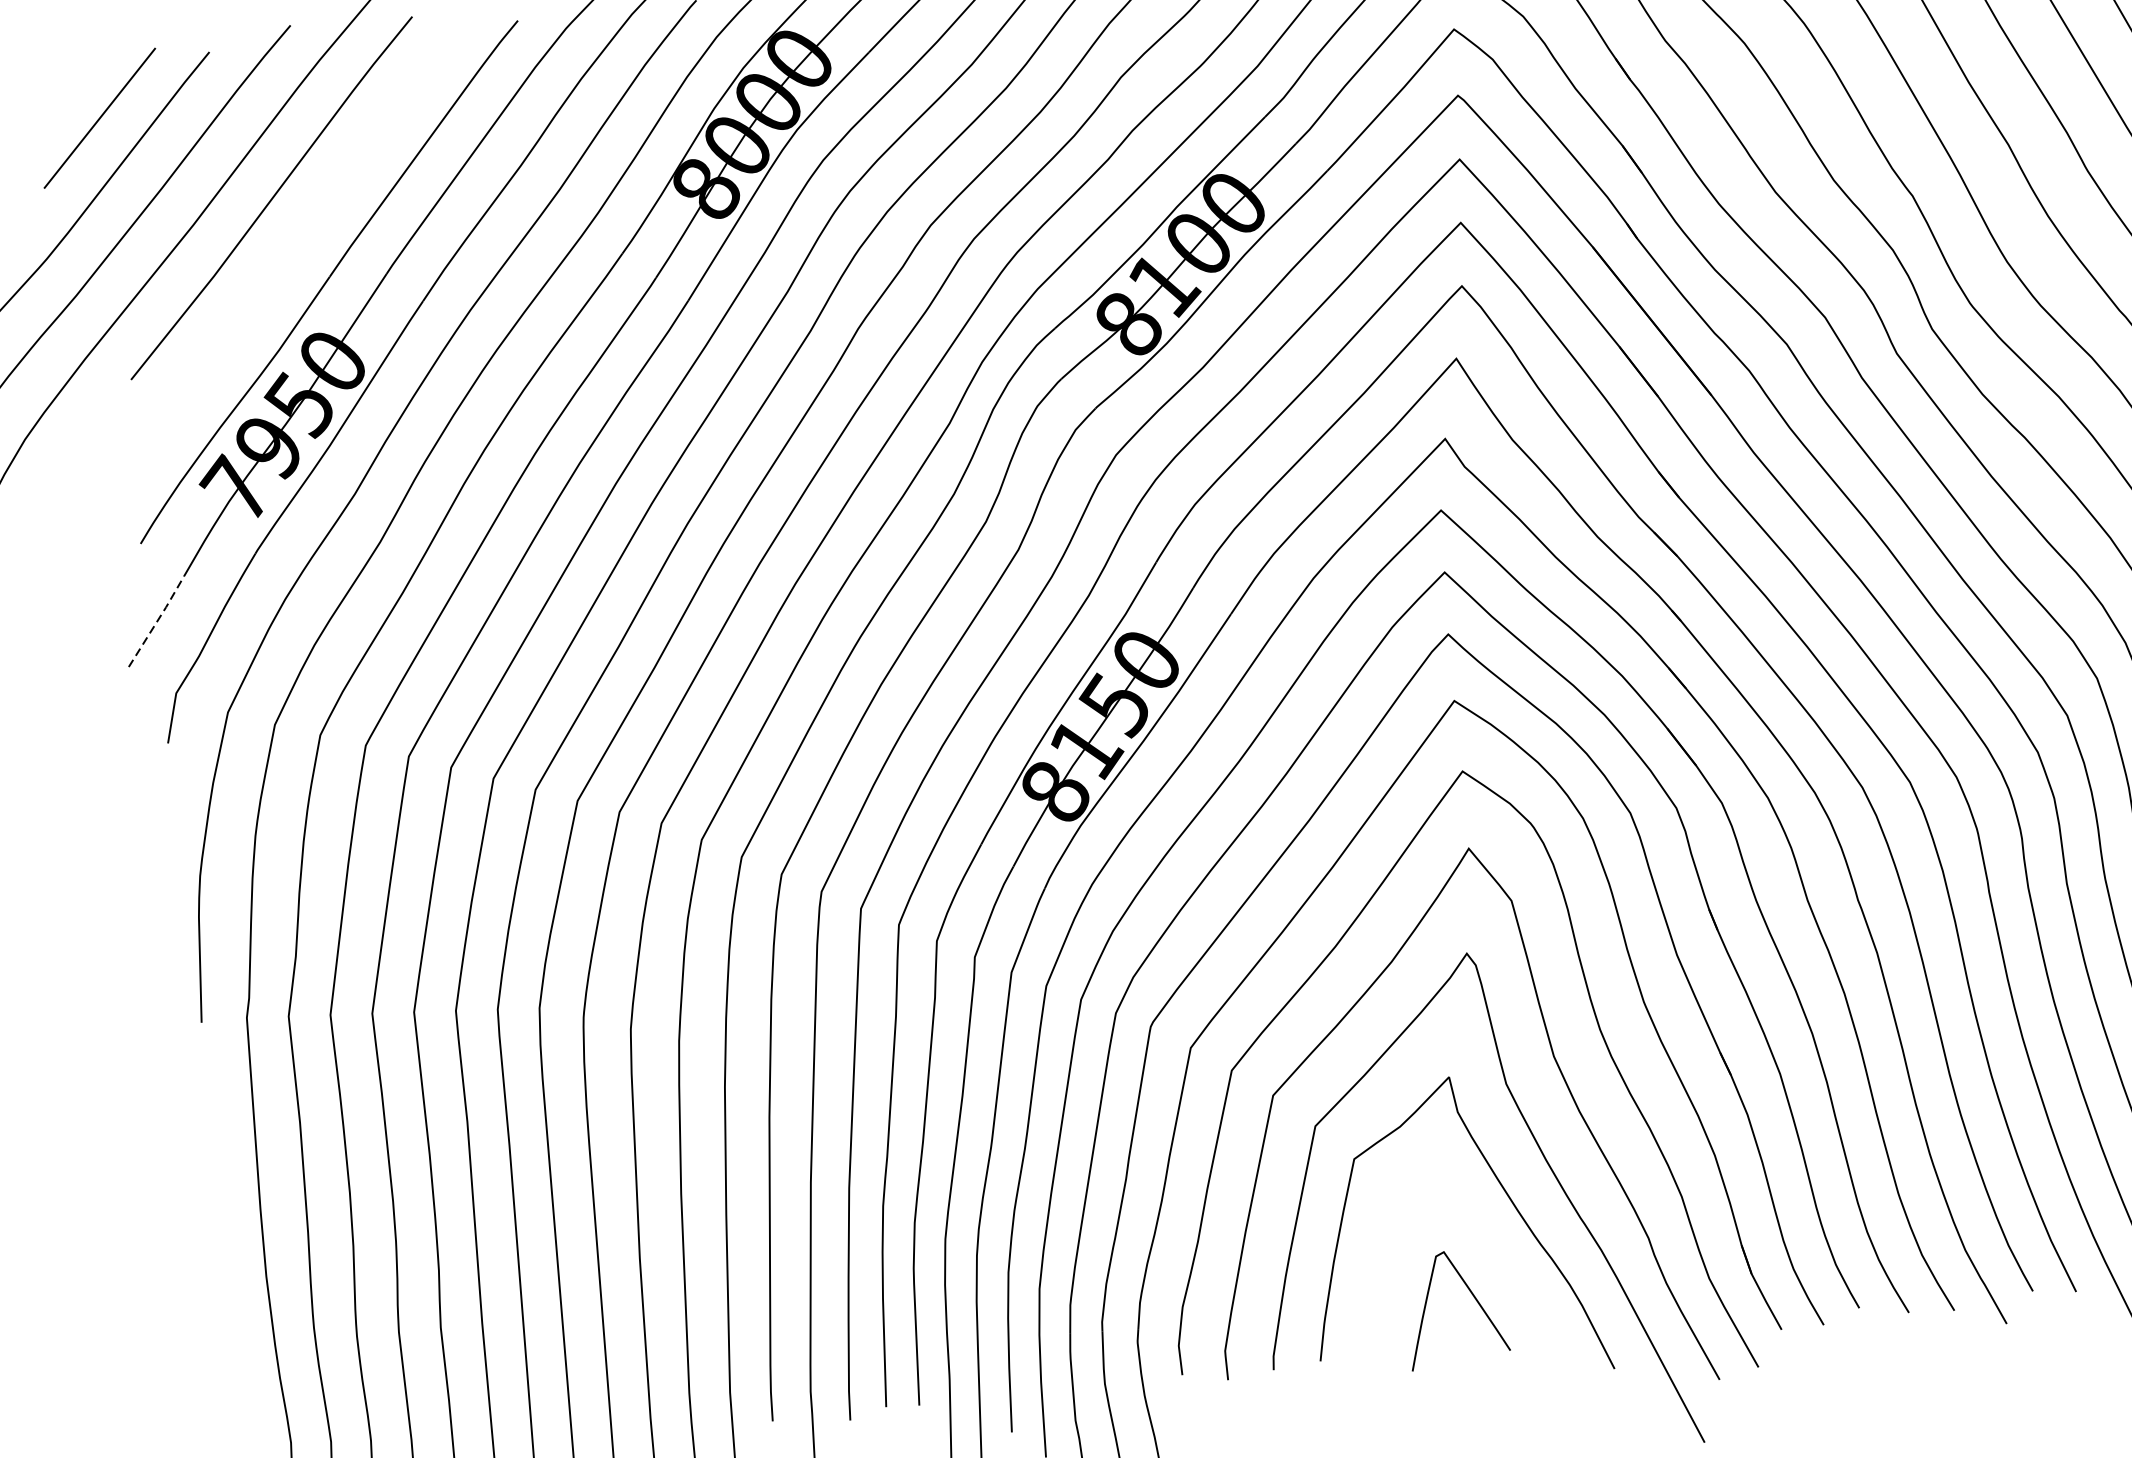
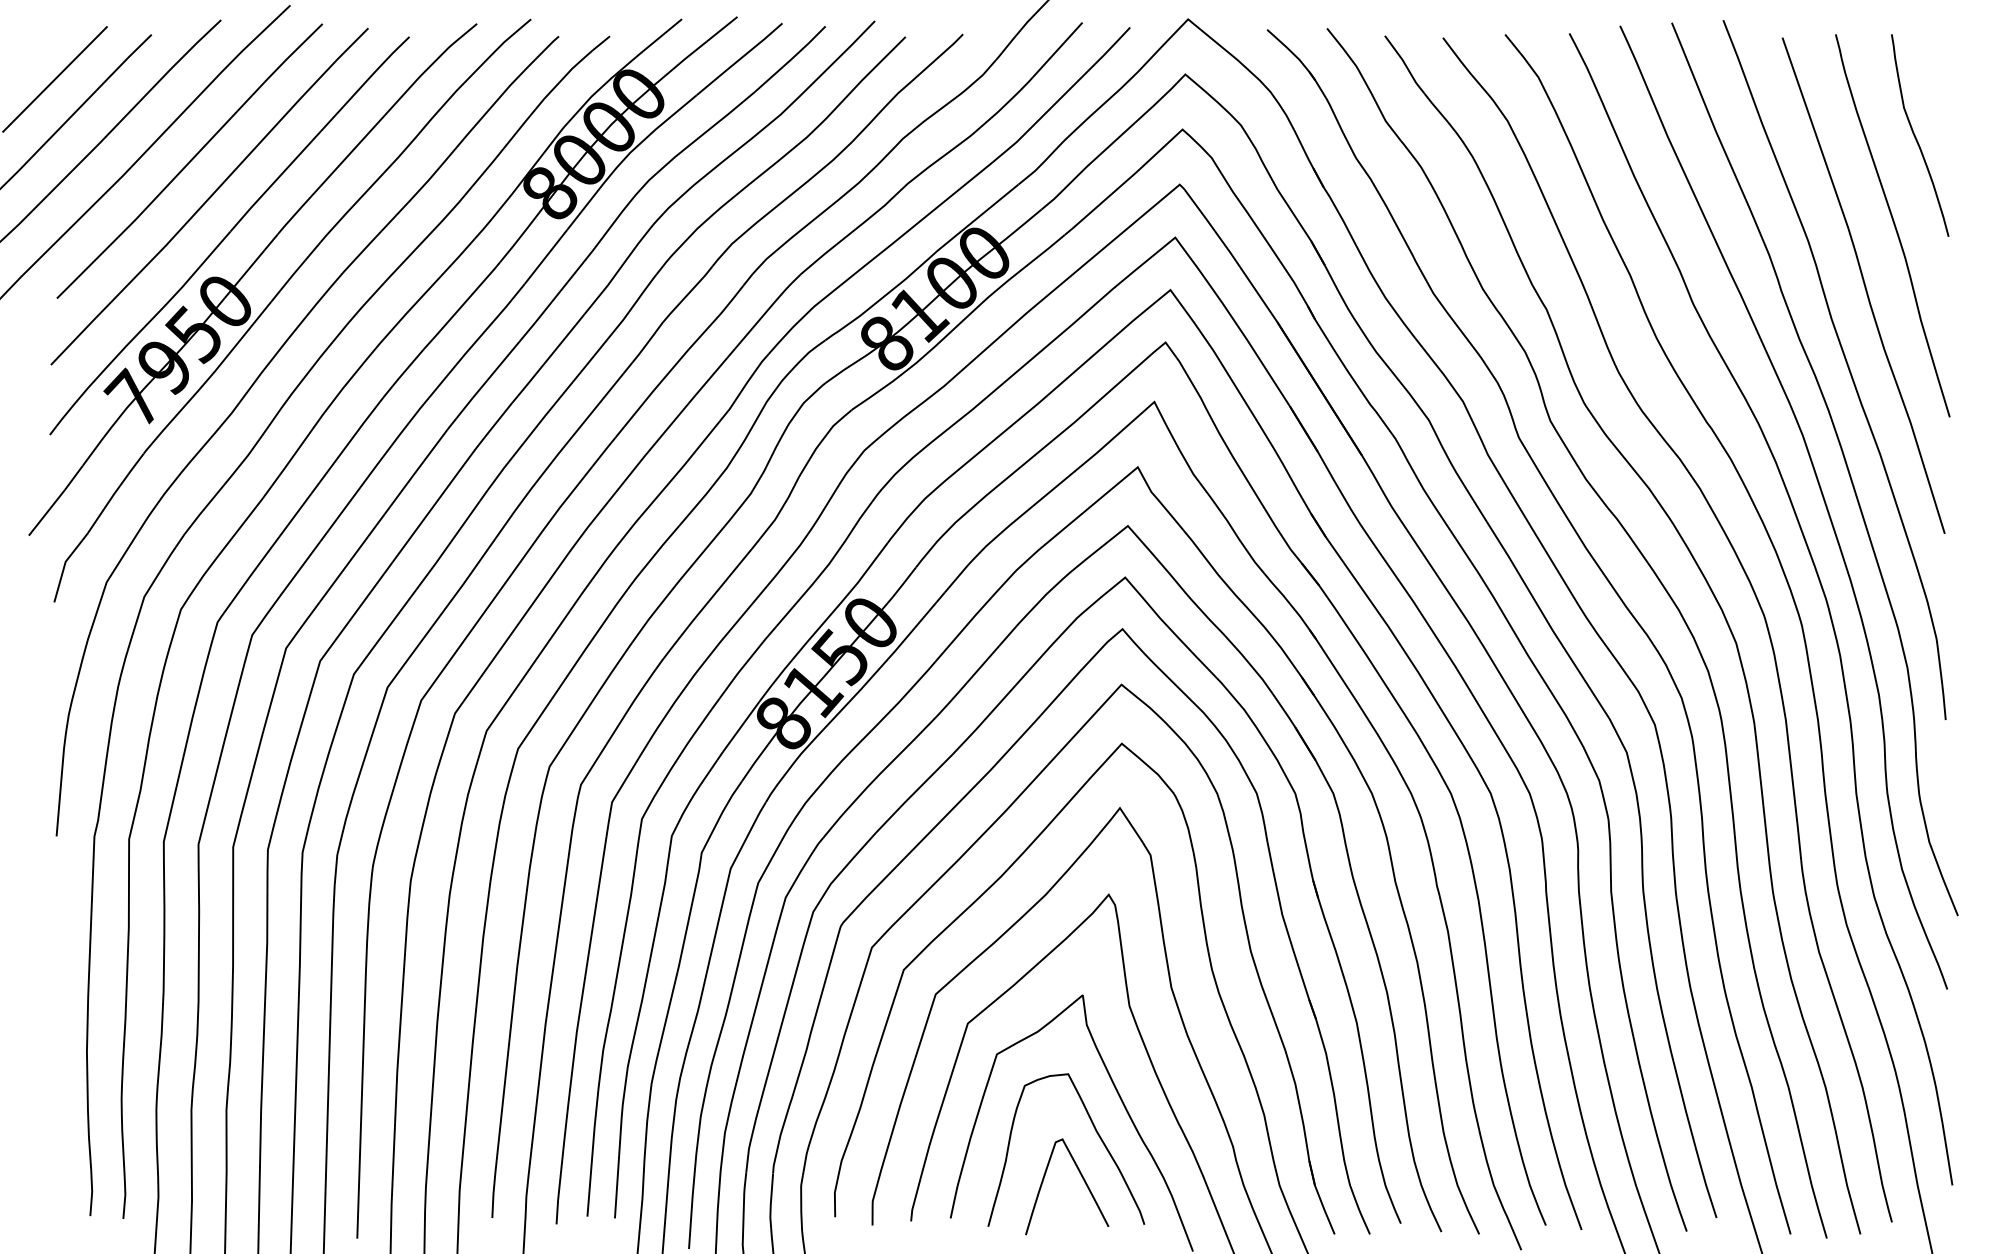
curve: (299, 237) -> (209, 196), added
line: (157, 621) -> (56, 500), dashed -> solid
curve: (1483, 1240) -> (1096, 1133), added

